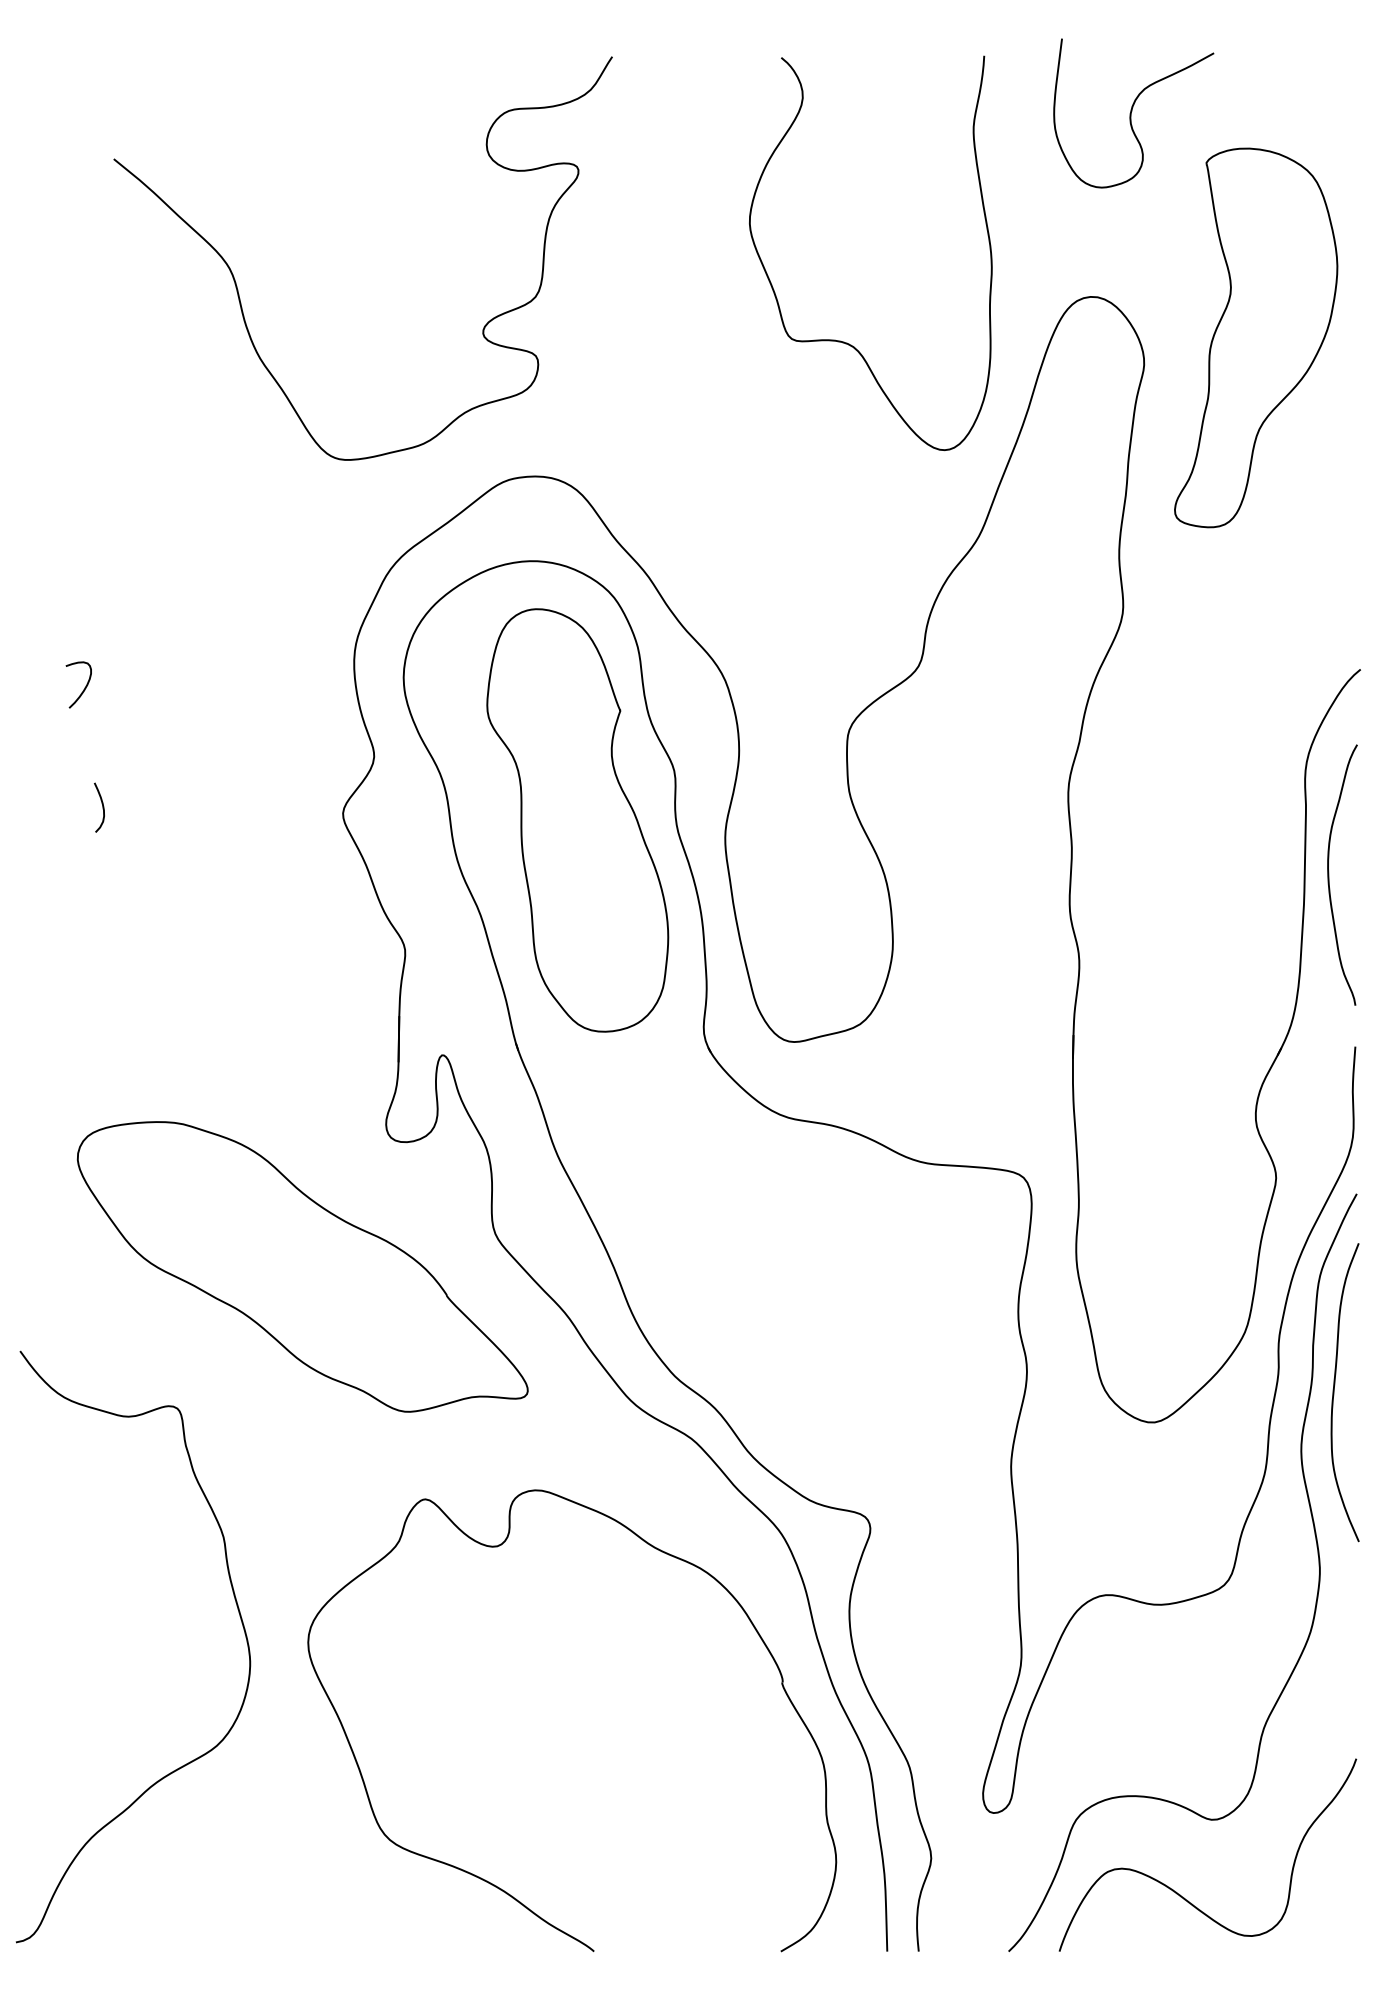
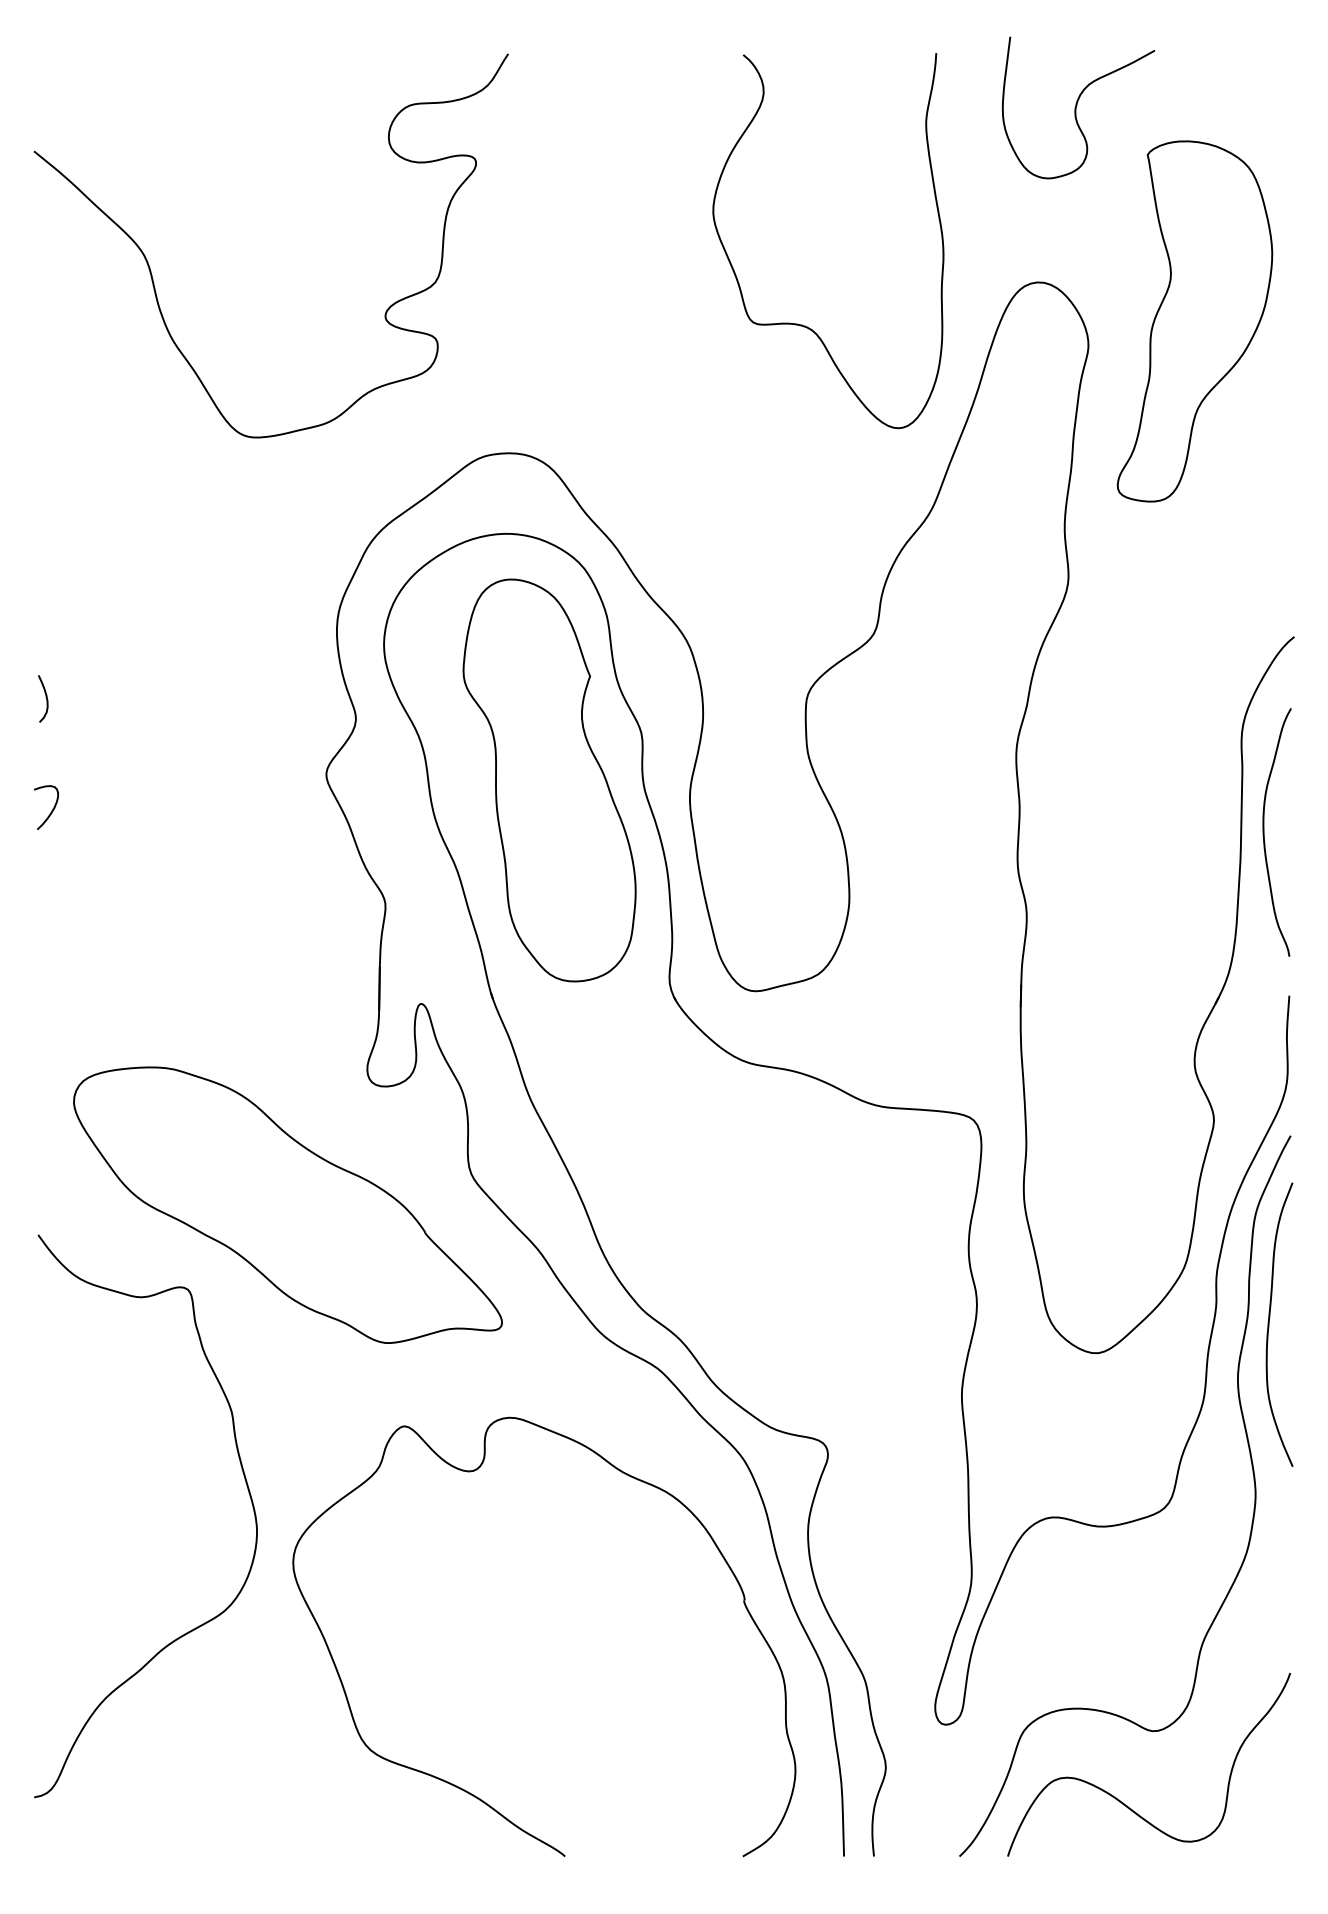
curve: (238, 289) -> (152, 275), moved
curve: (84, 687) -> (51, 810), moved
curve: (102, 807) -> (46, 698), moved
curve: (238, 1613) -> (245, 1484), moved

